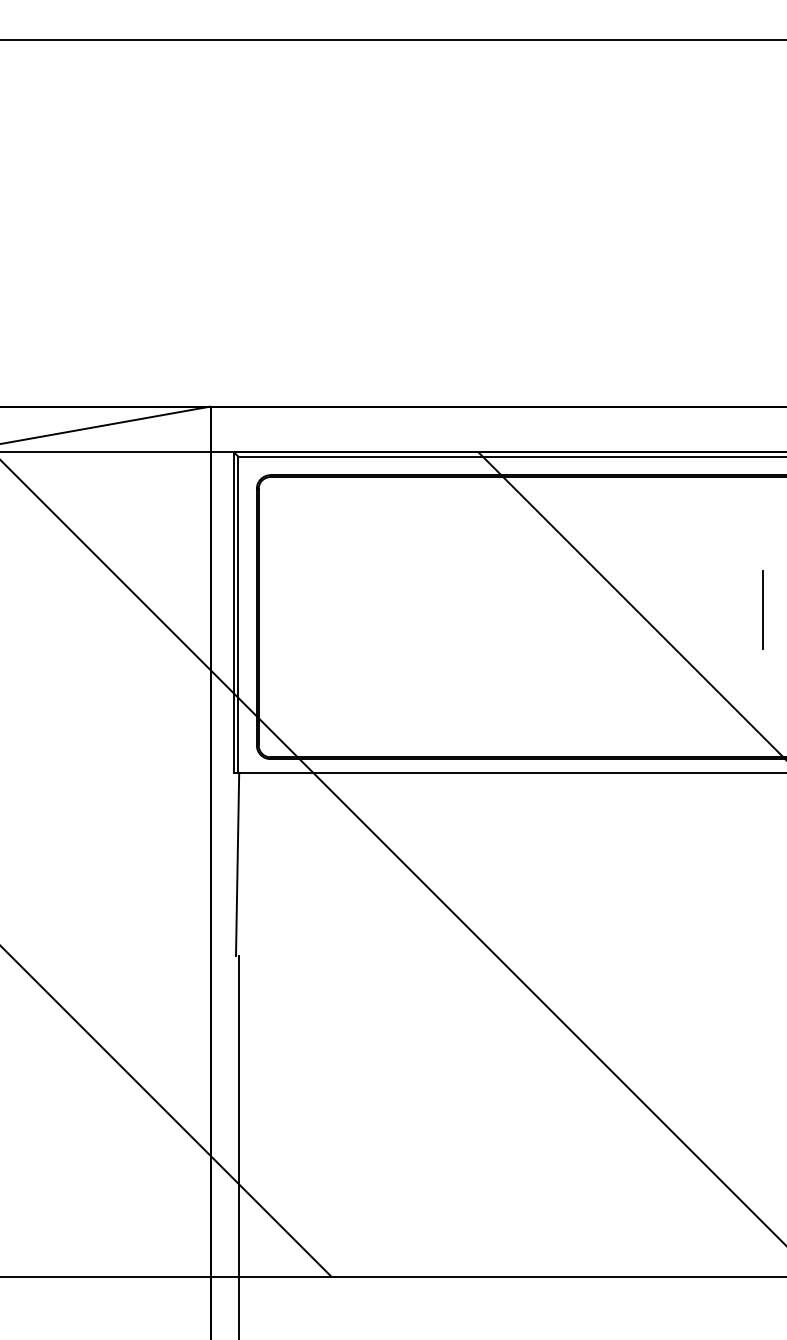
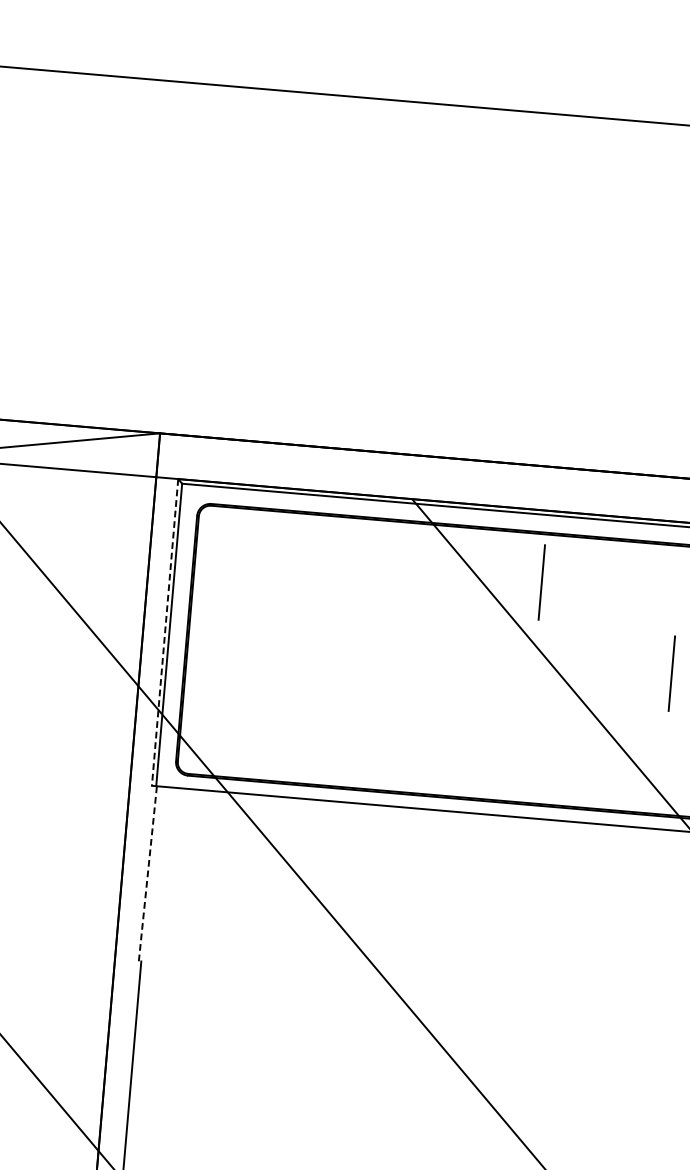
line: (619, 526) -> (541, 581), added
line: (233, 613) -> (164, 633), solid -> dashed
line: (237, 864) -> (147, 873), solid -> dashed

